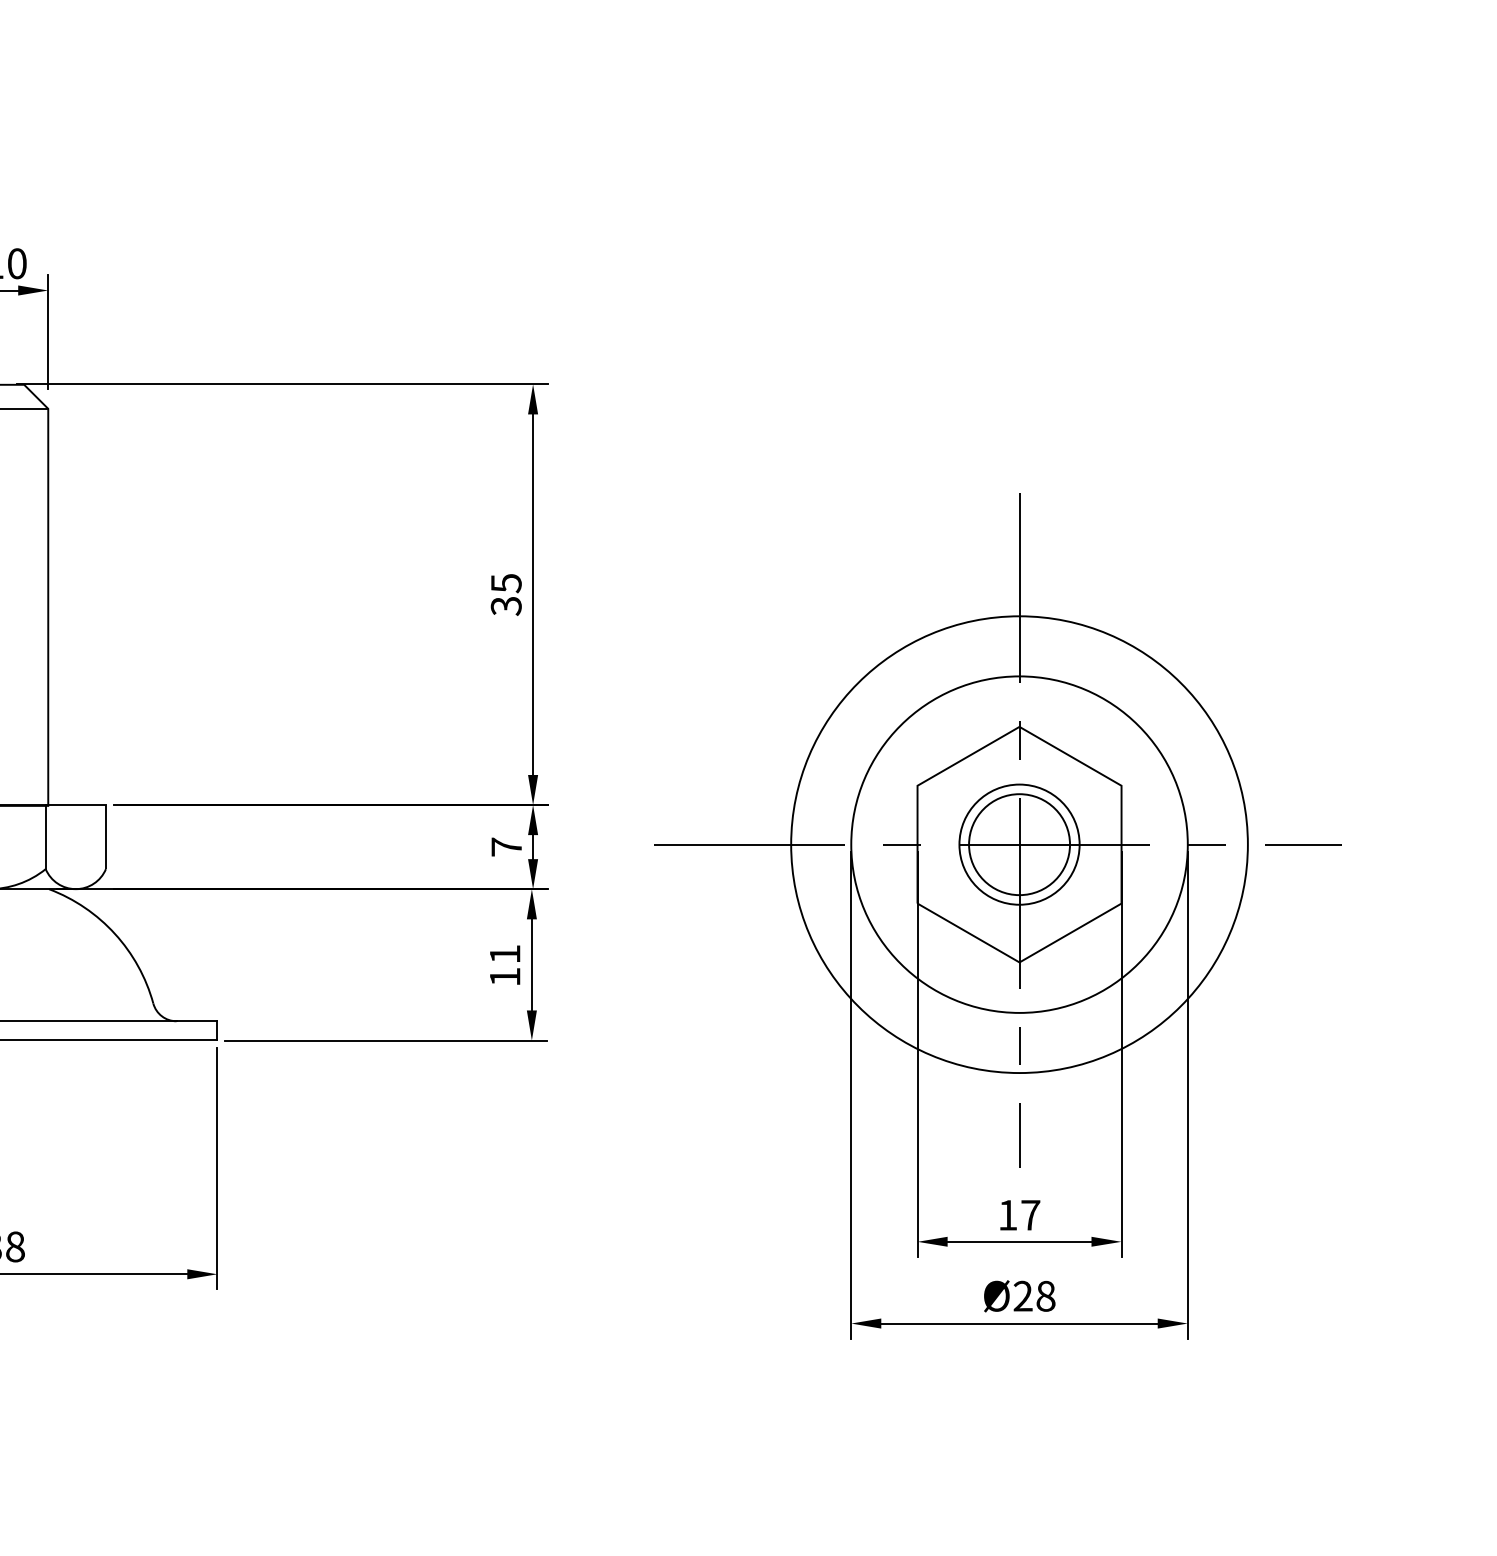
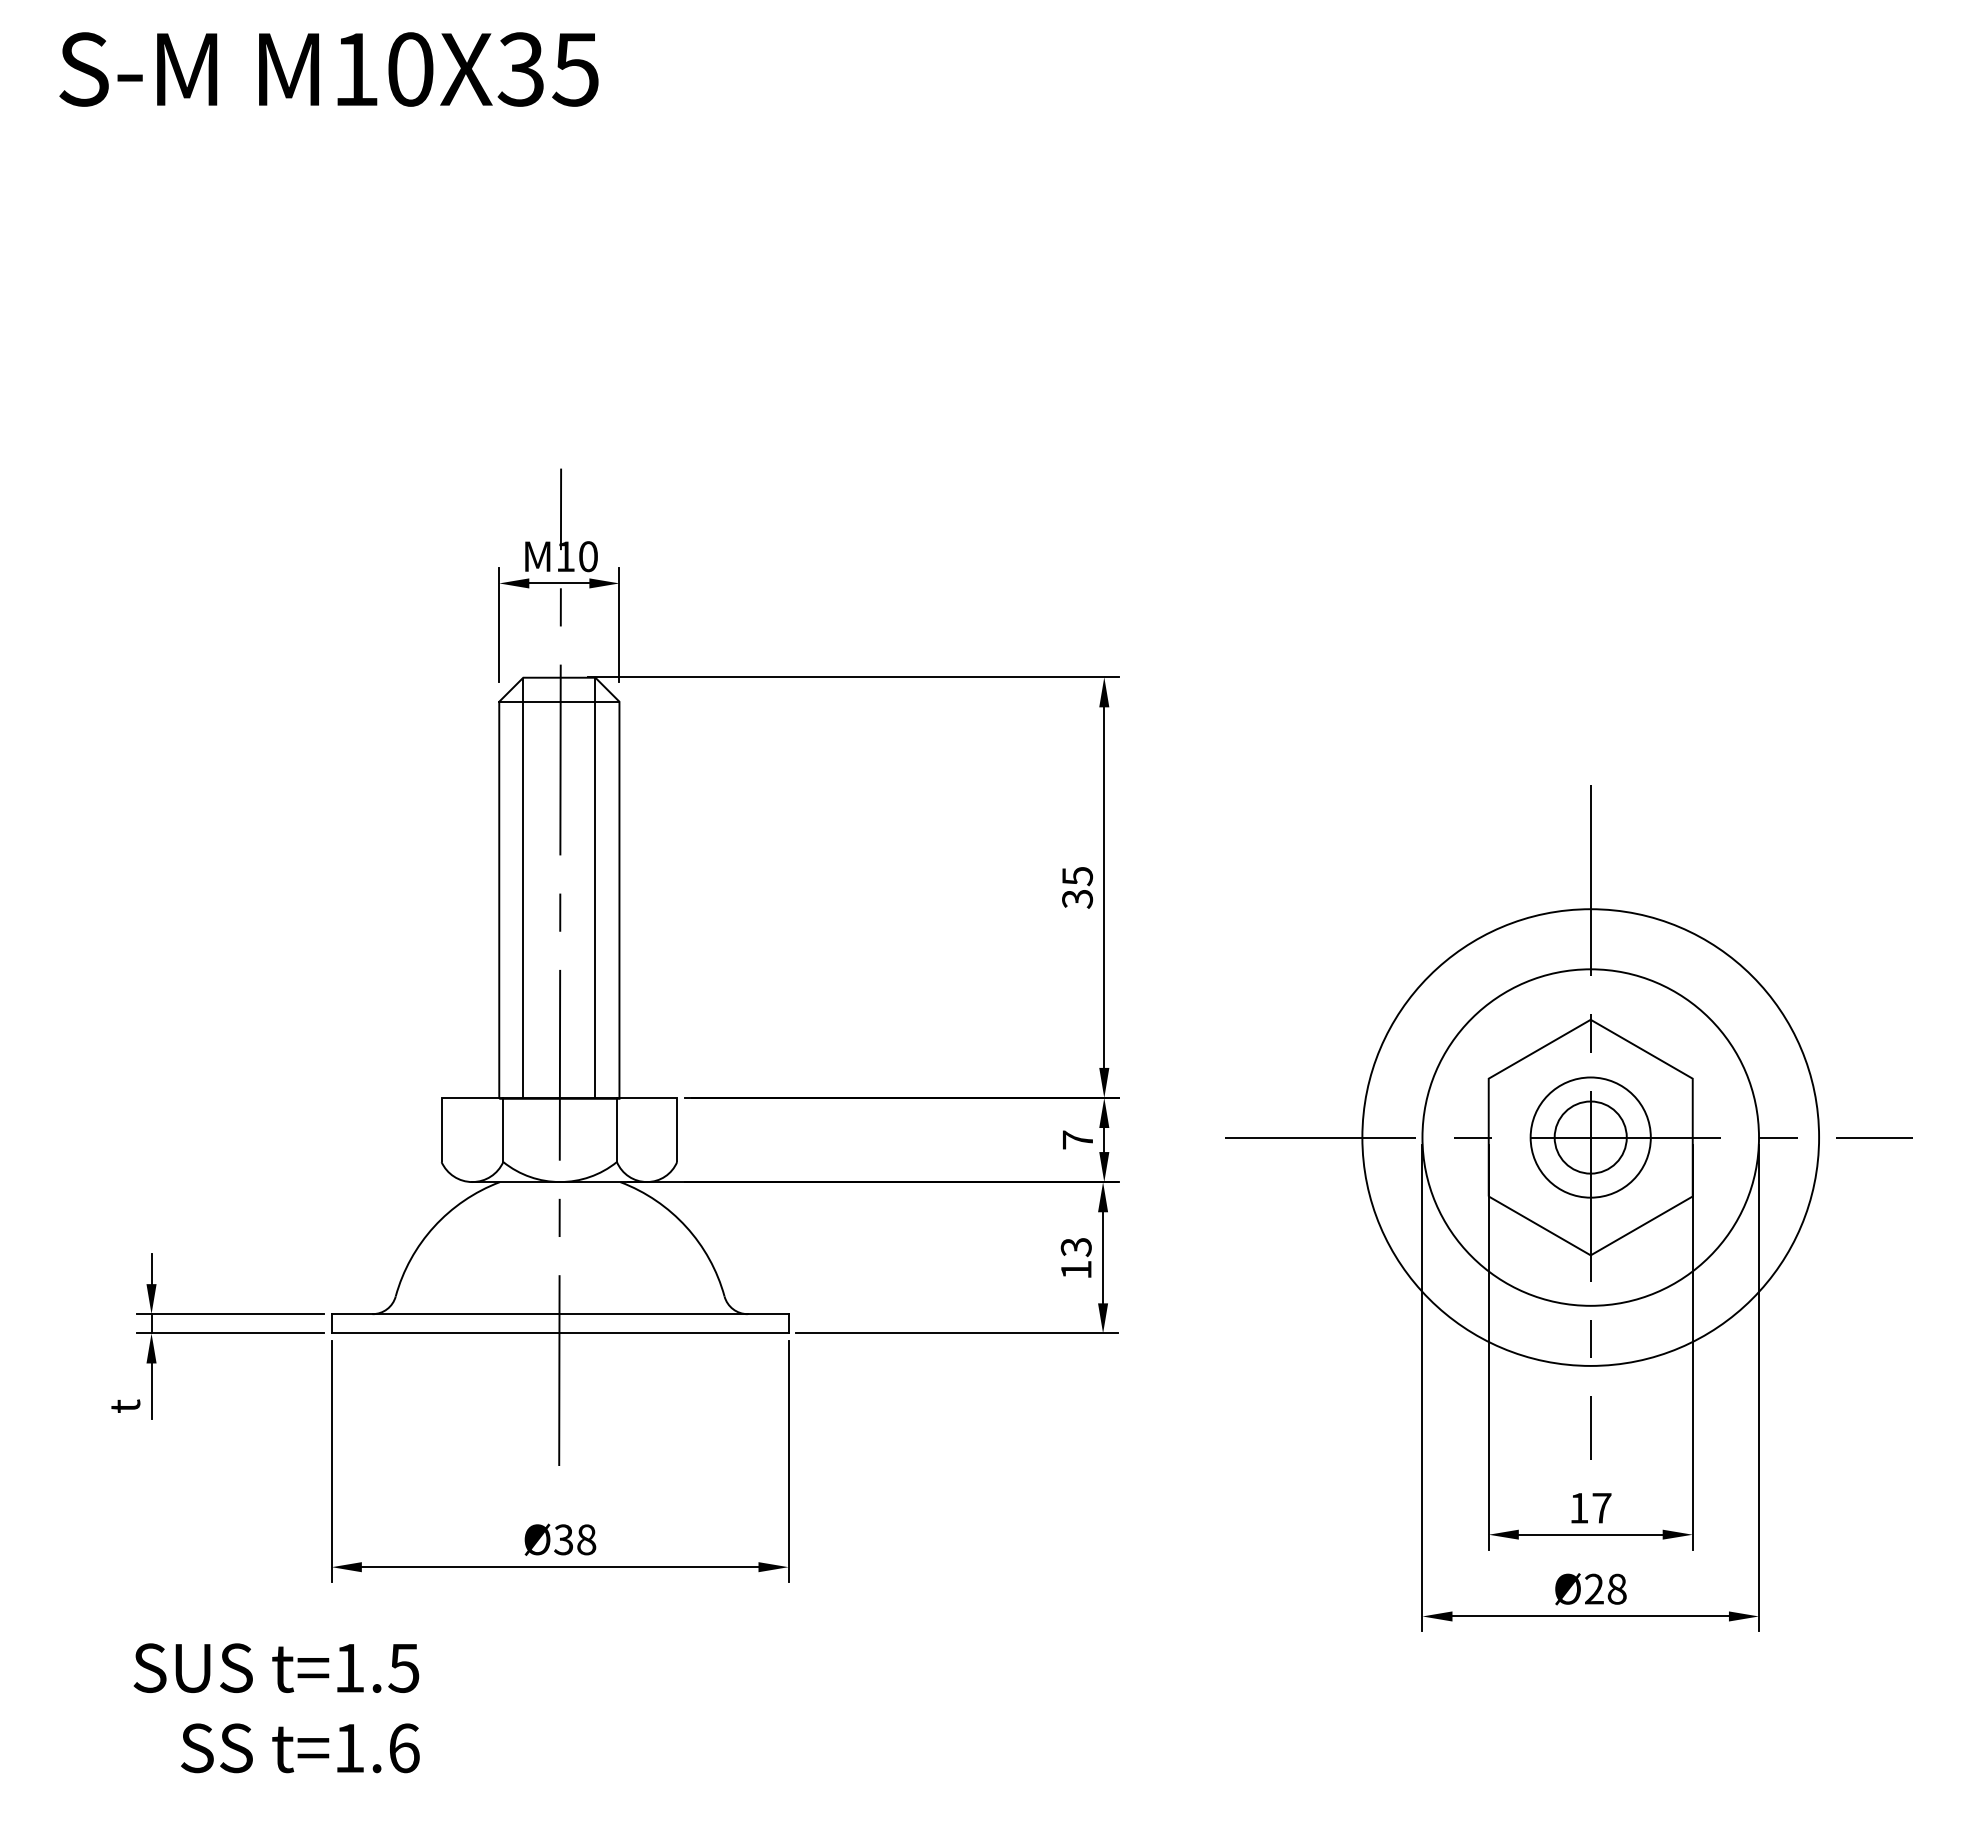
line: (24, 594) -> (595, 887), added
circle: (1019, 844) -> (1590, 1137), size x0.71
text: (504, 954) -> (1075, 1247), 11 -> 13

